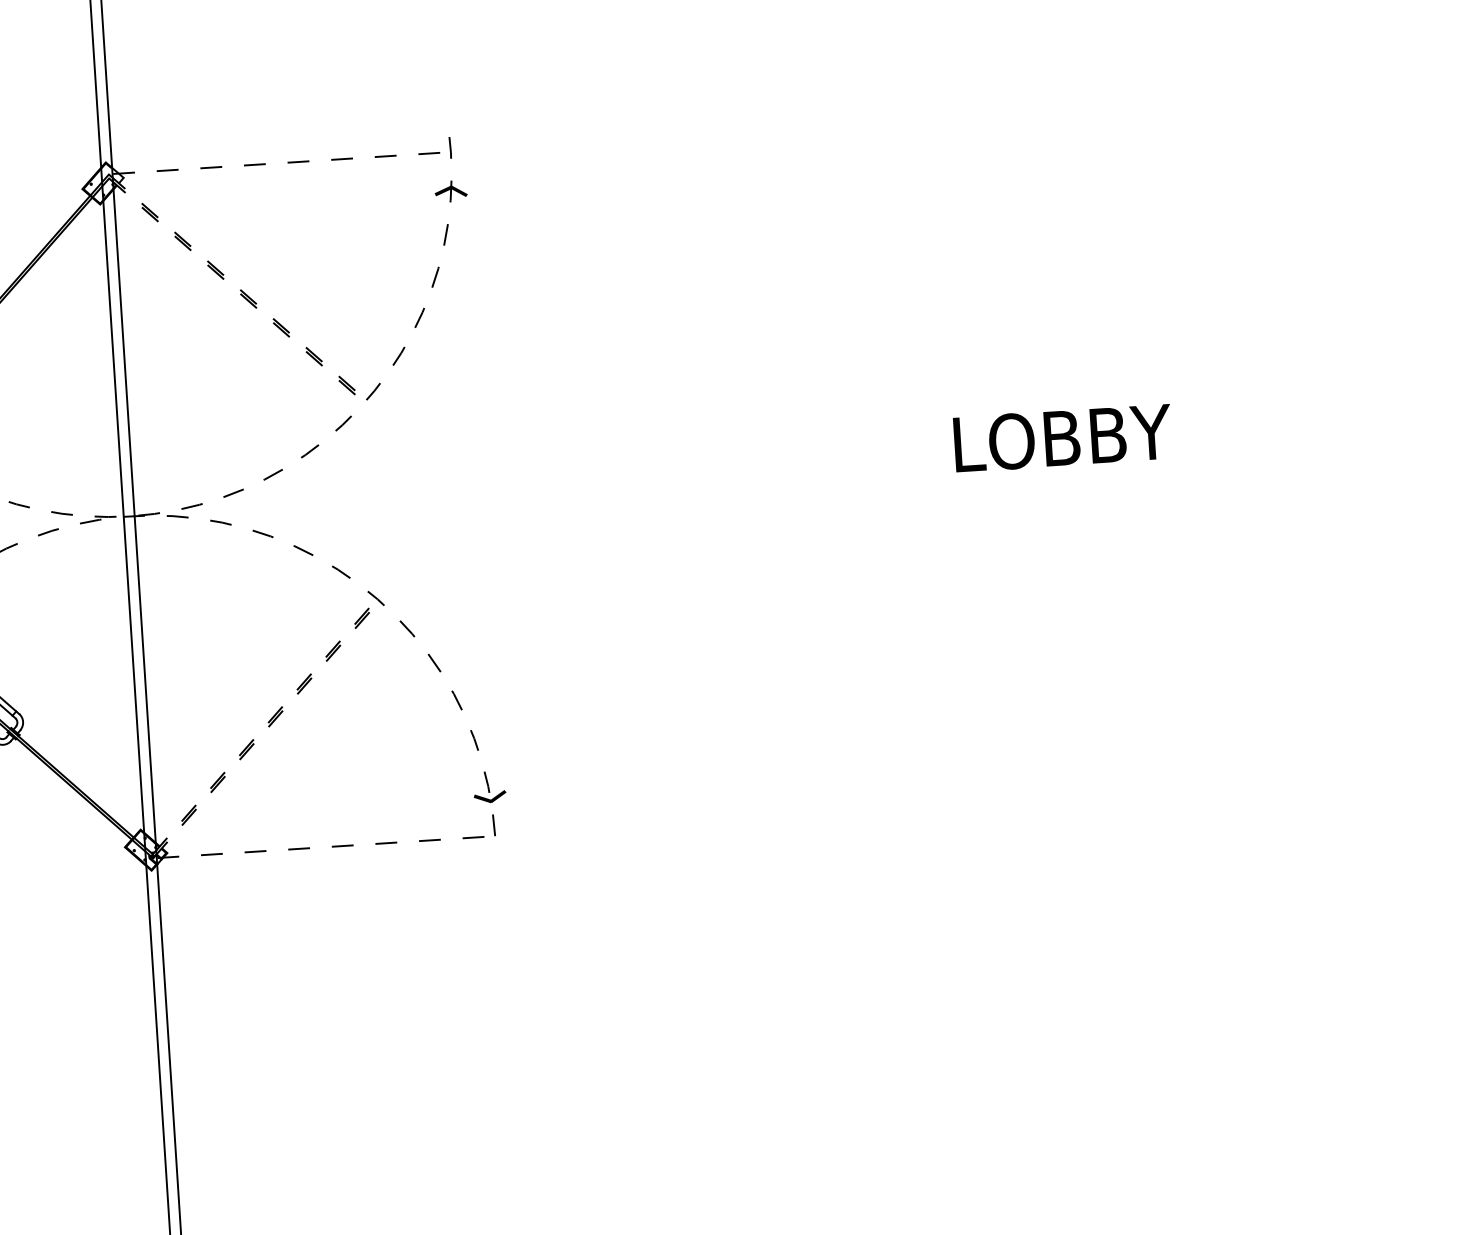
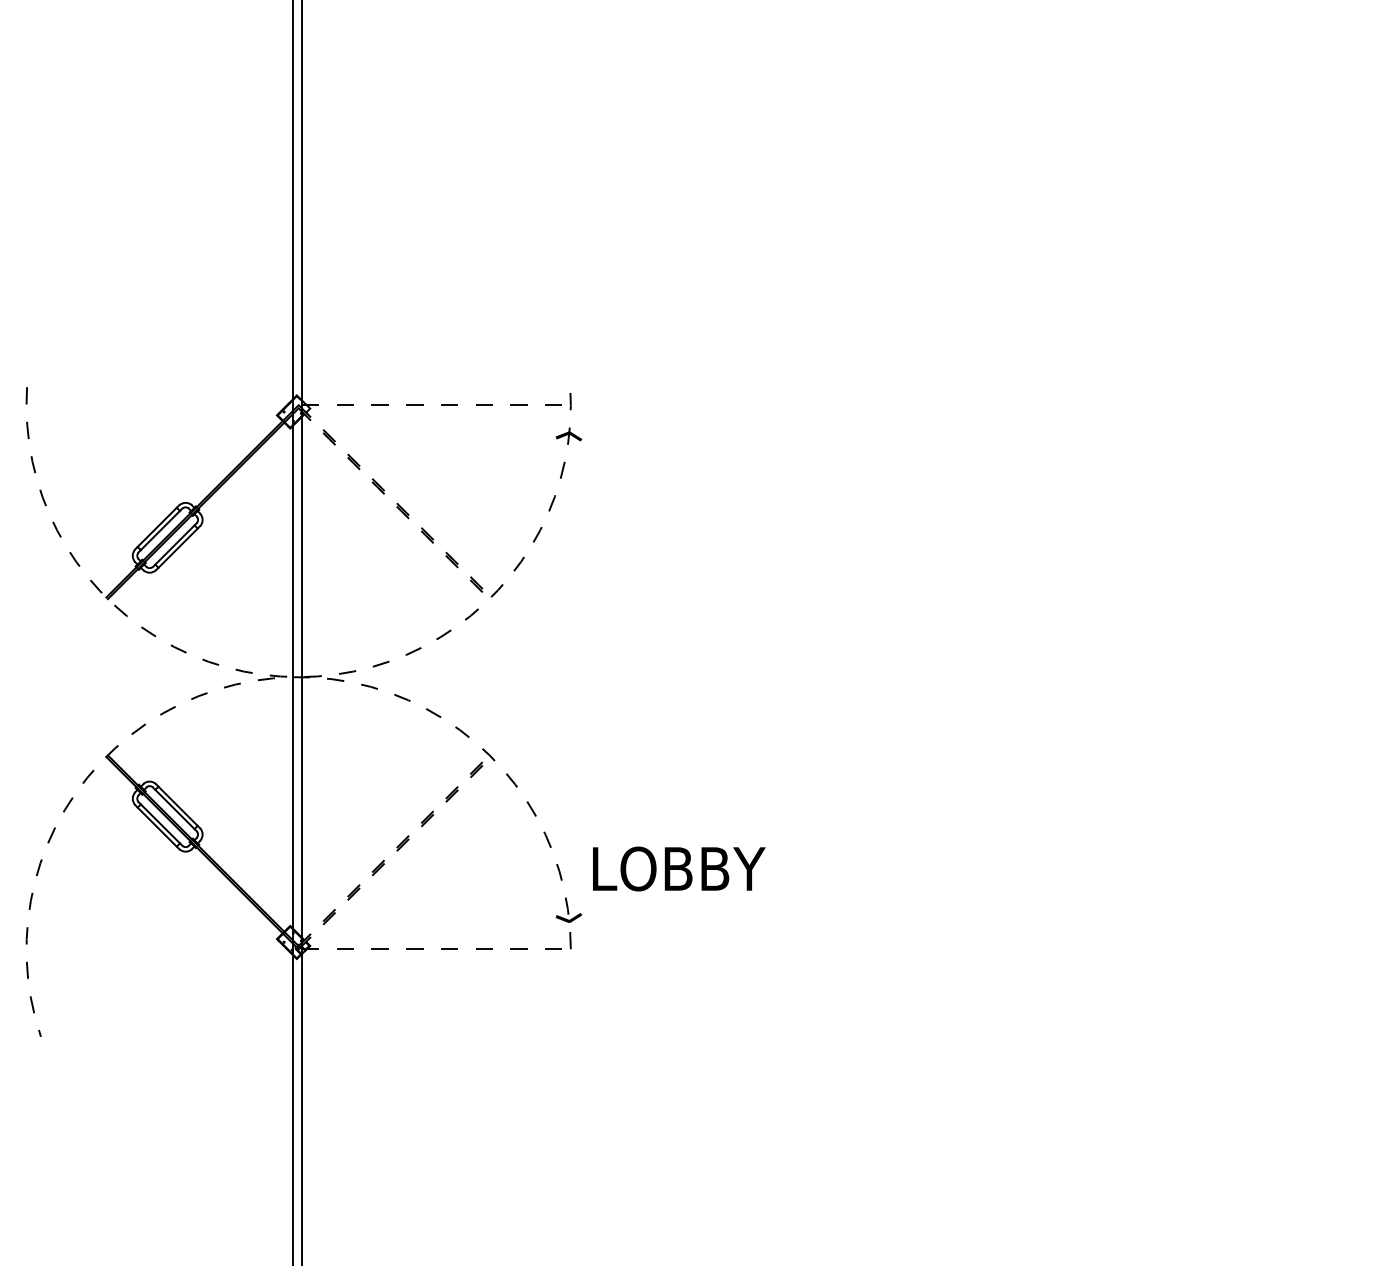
text: (1063, 437) -> (679, 868), moved

